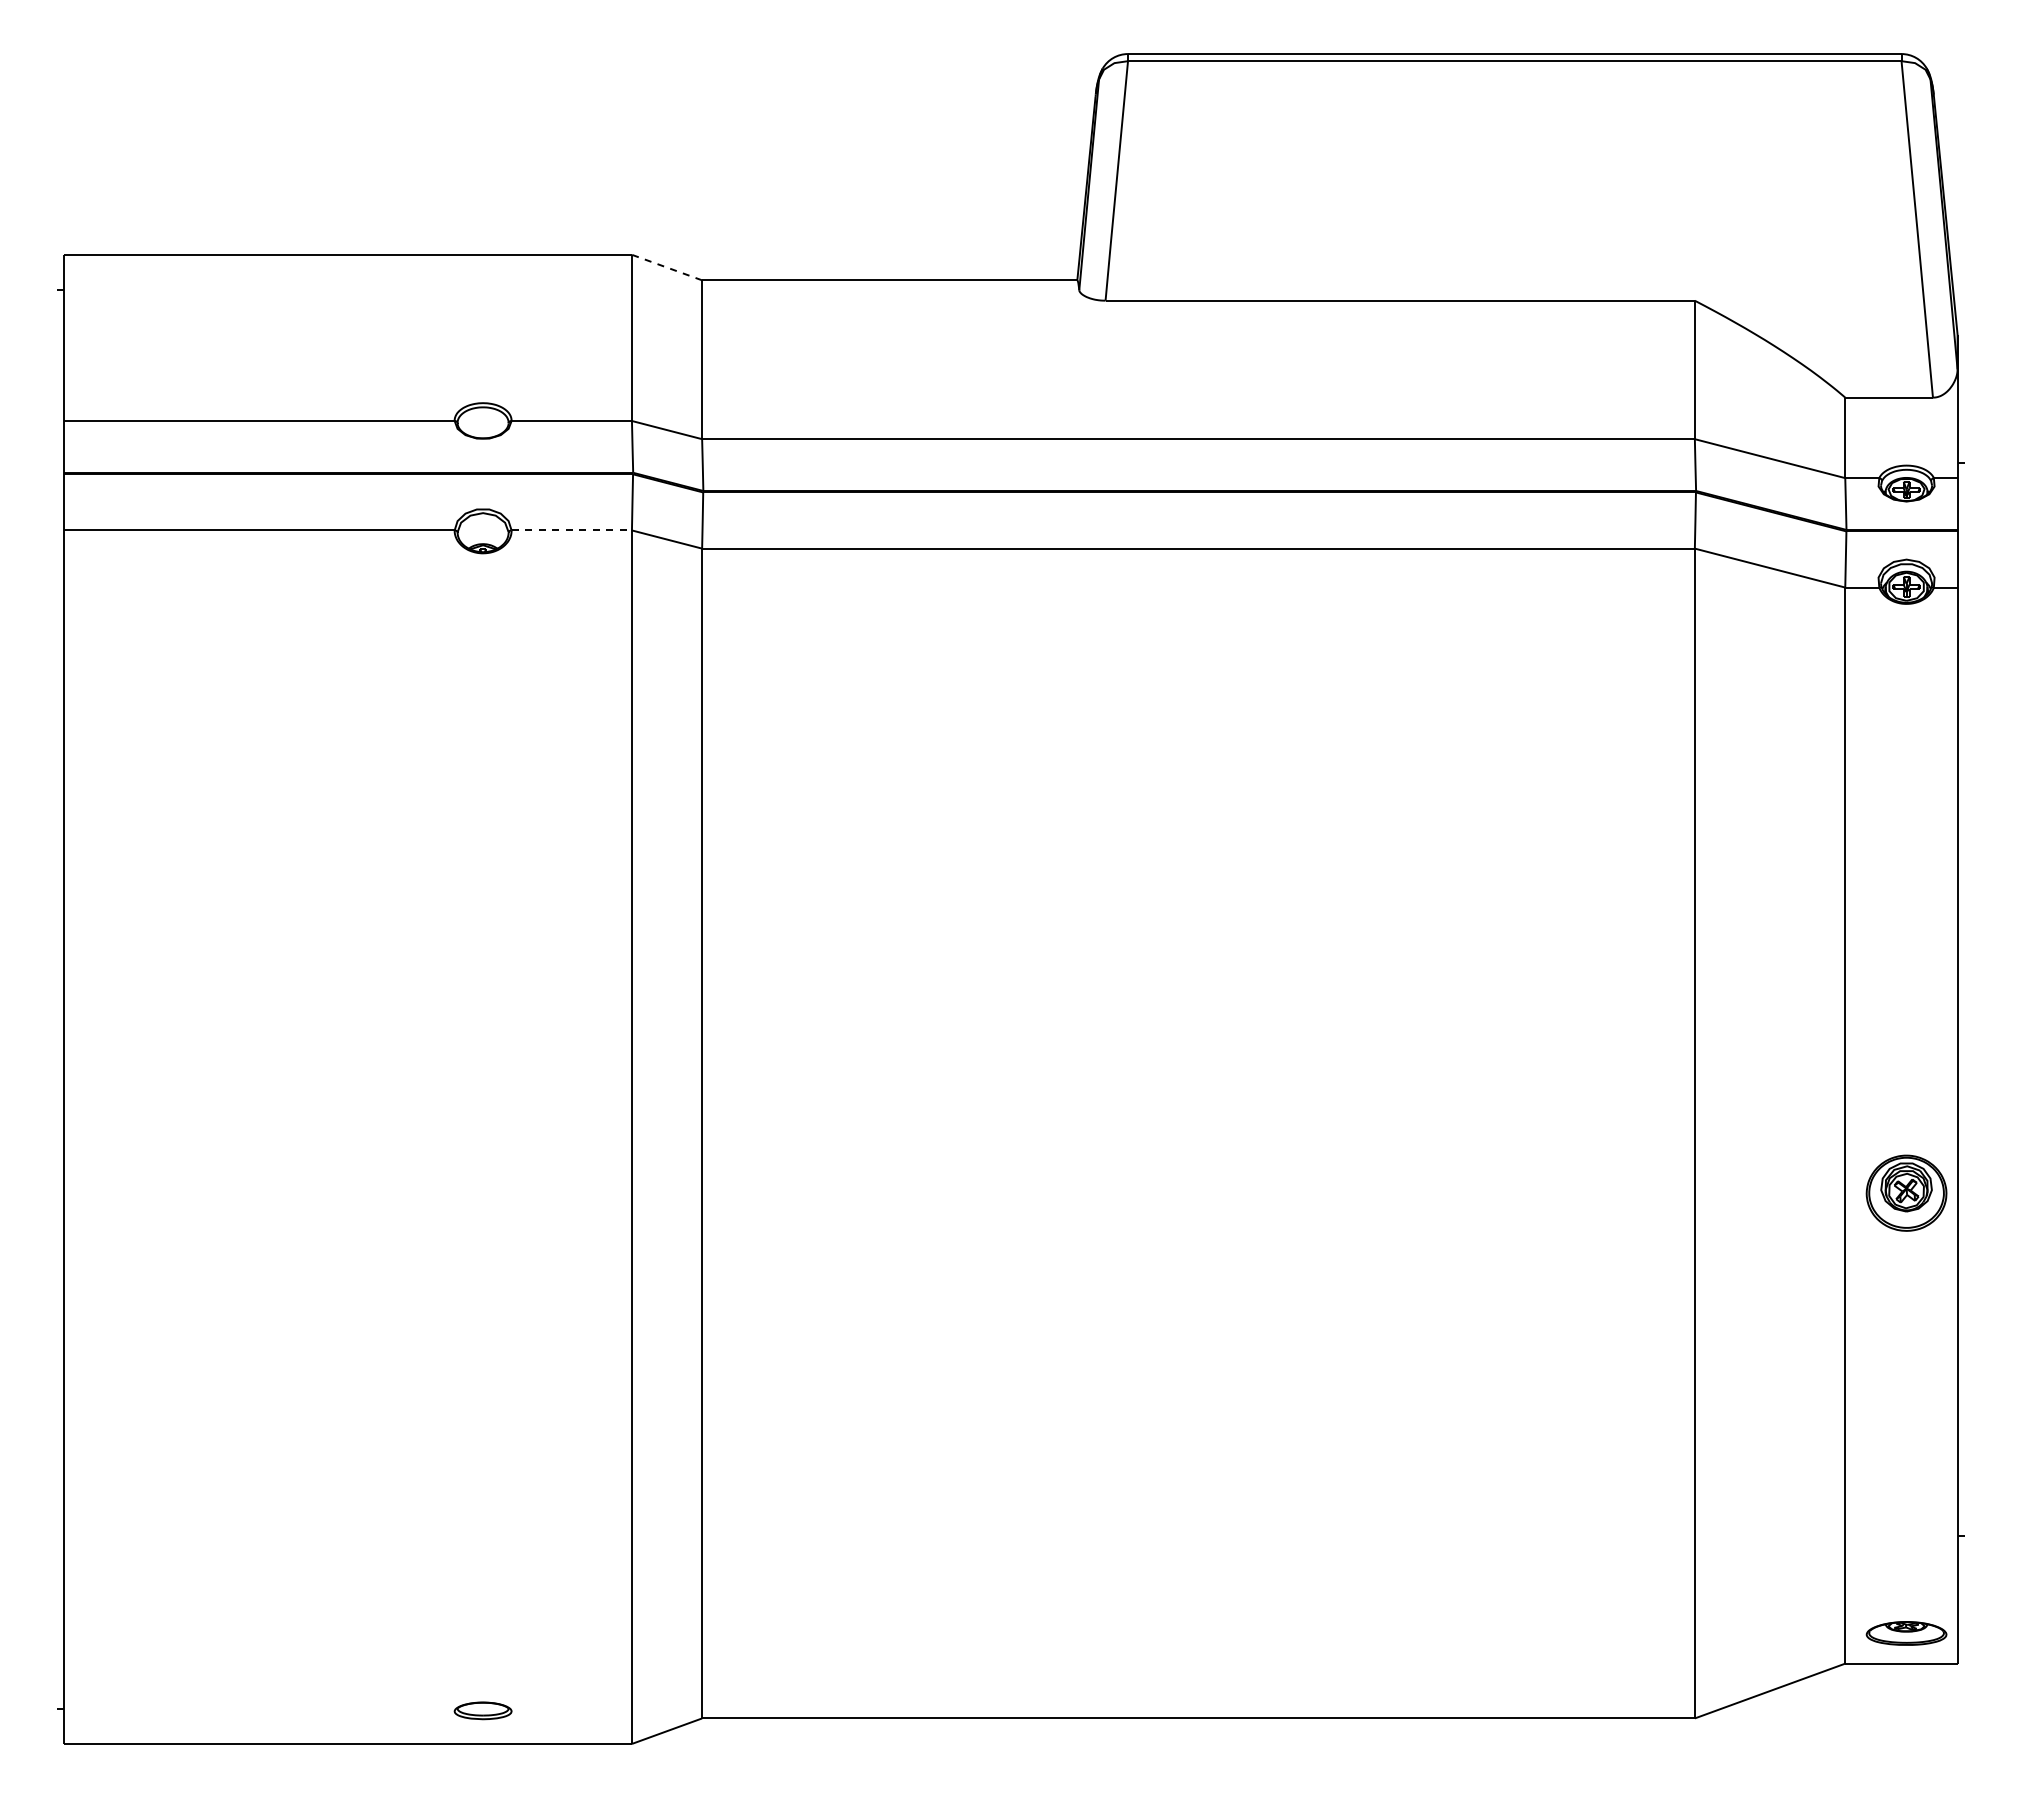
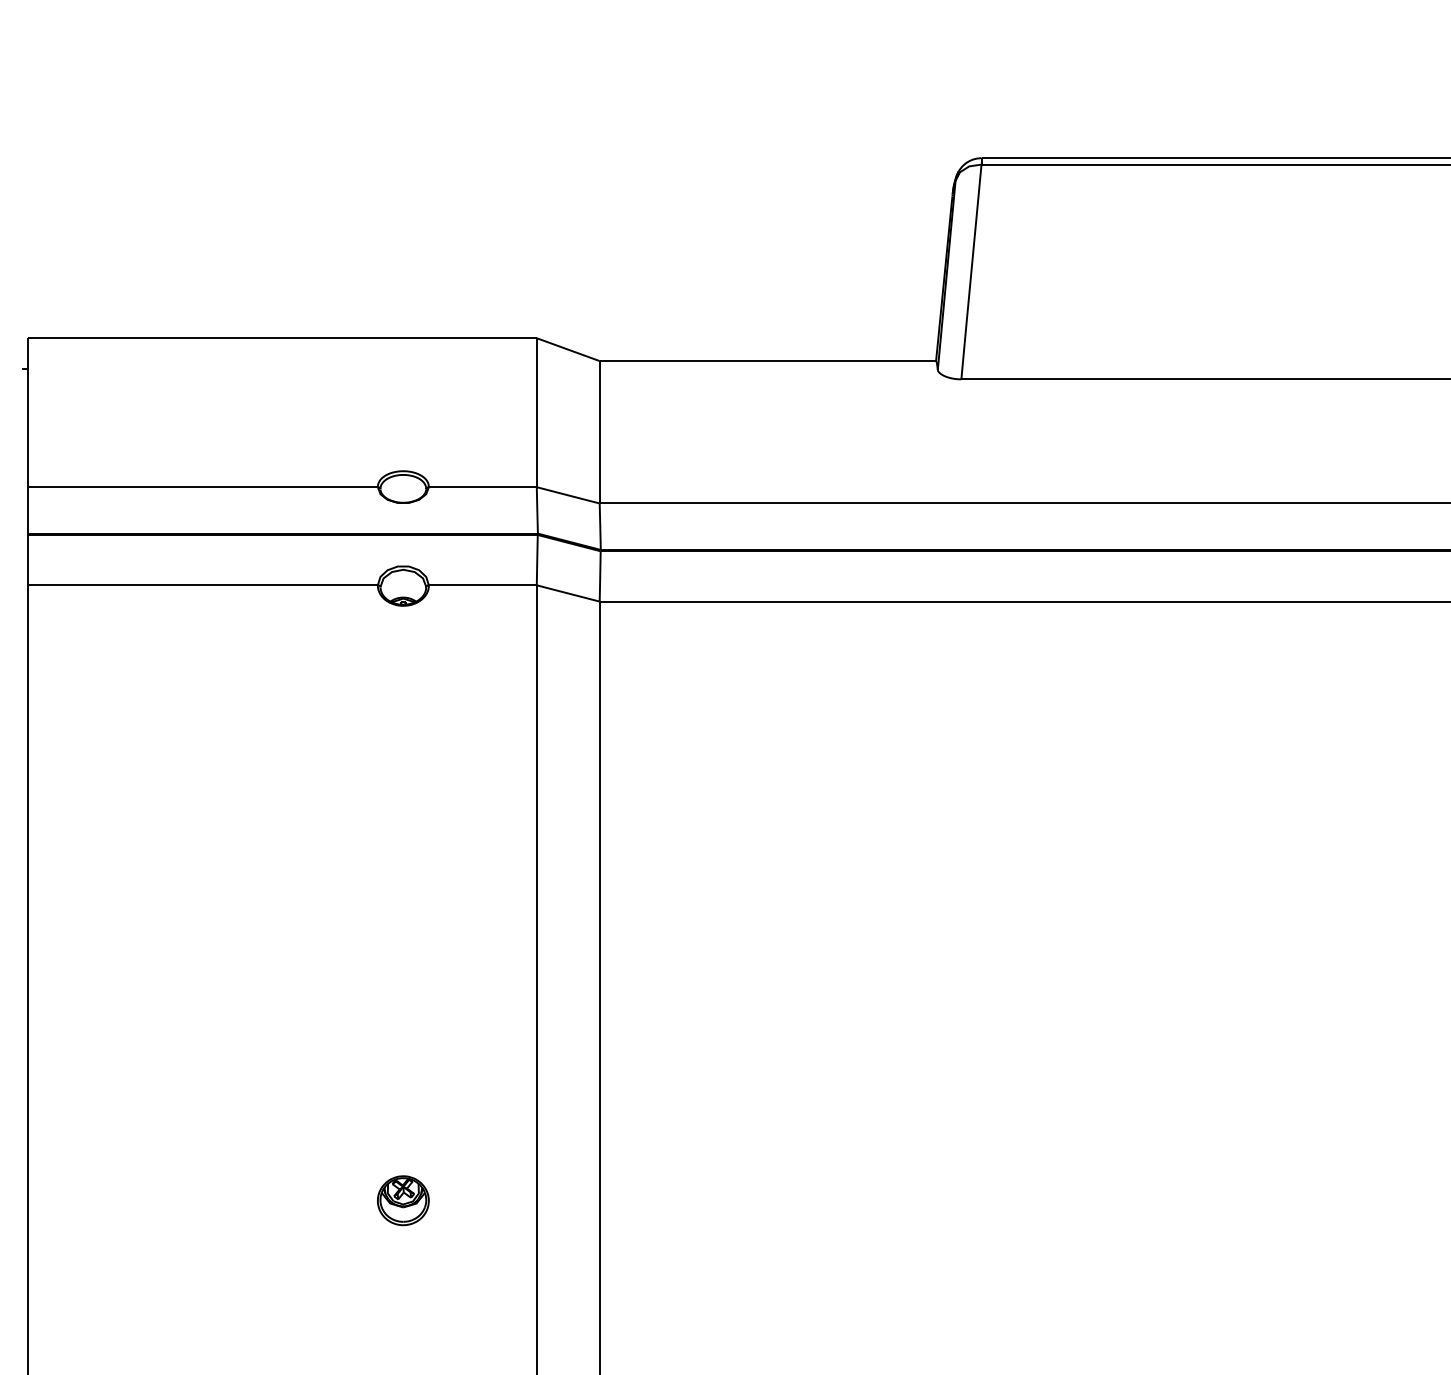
line: (666, 267) -> (567, 349), dashed -> solid
line: (572, 530) -> (483, 585), dashed -> solid
part: (482, 1216) -> (402, 1200), added

